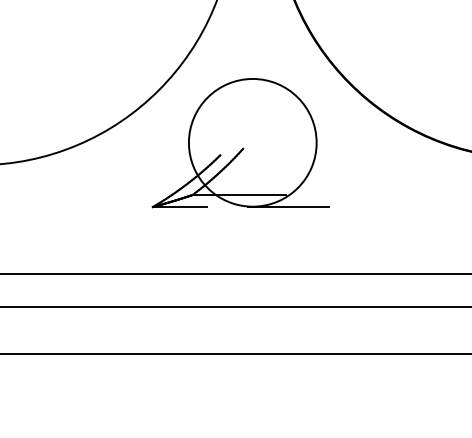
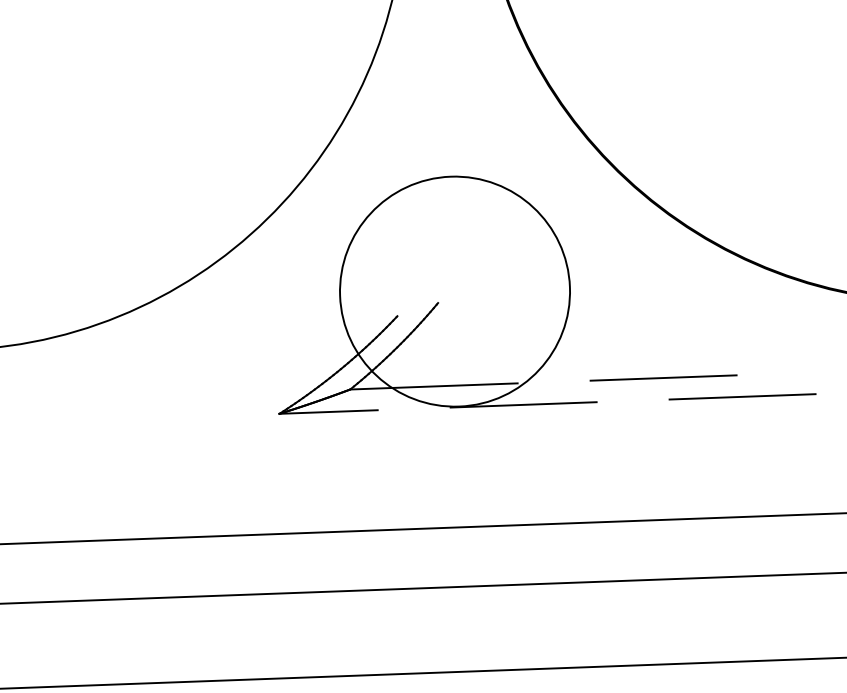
line: (366, 195) -> (663, 378), added
line: (409, 207) -> (741, 397), added

